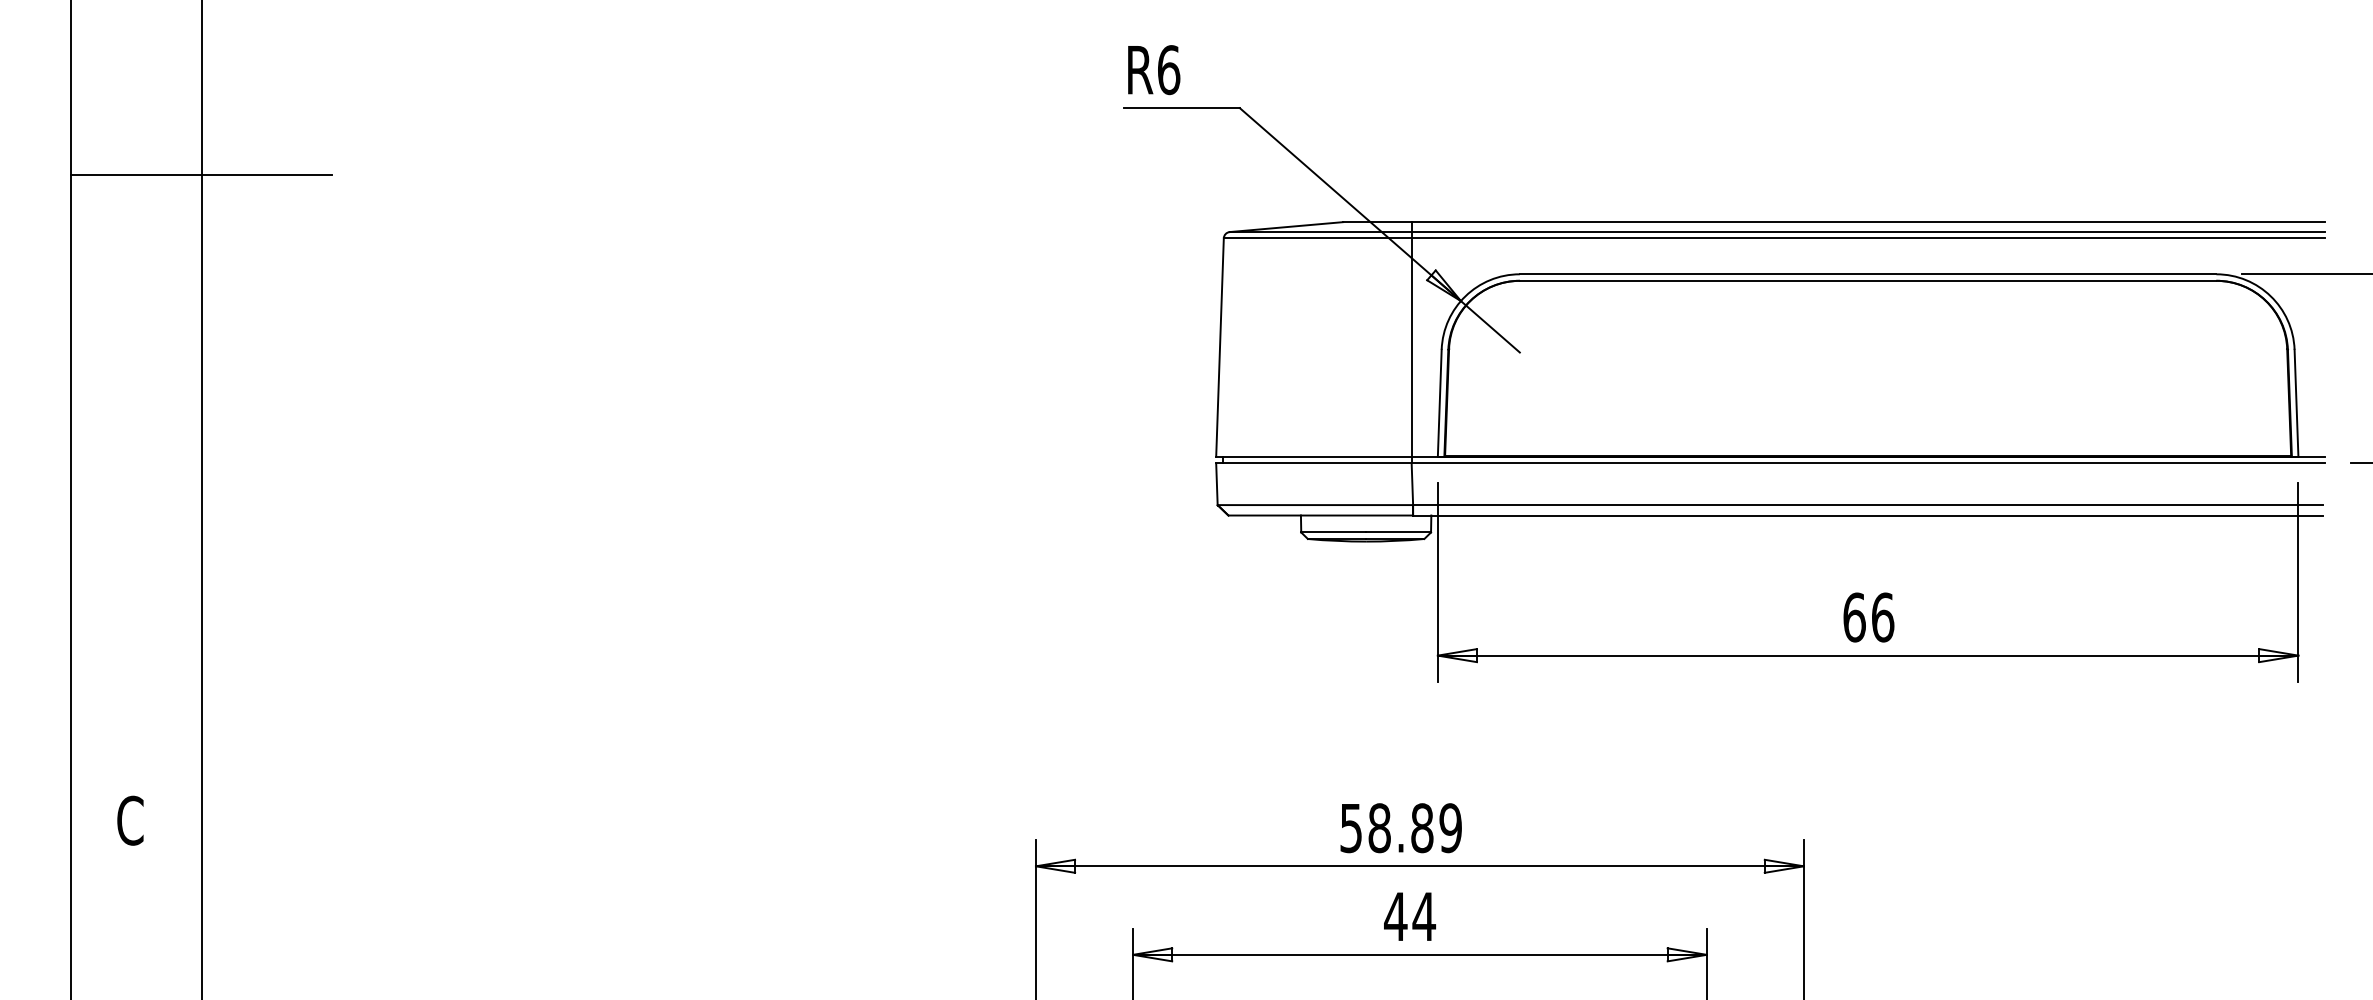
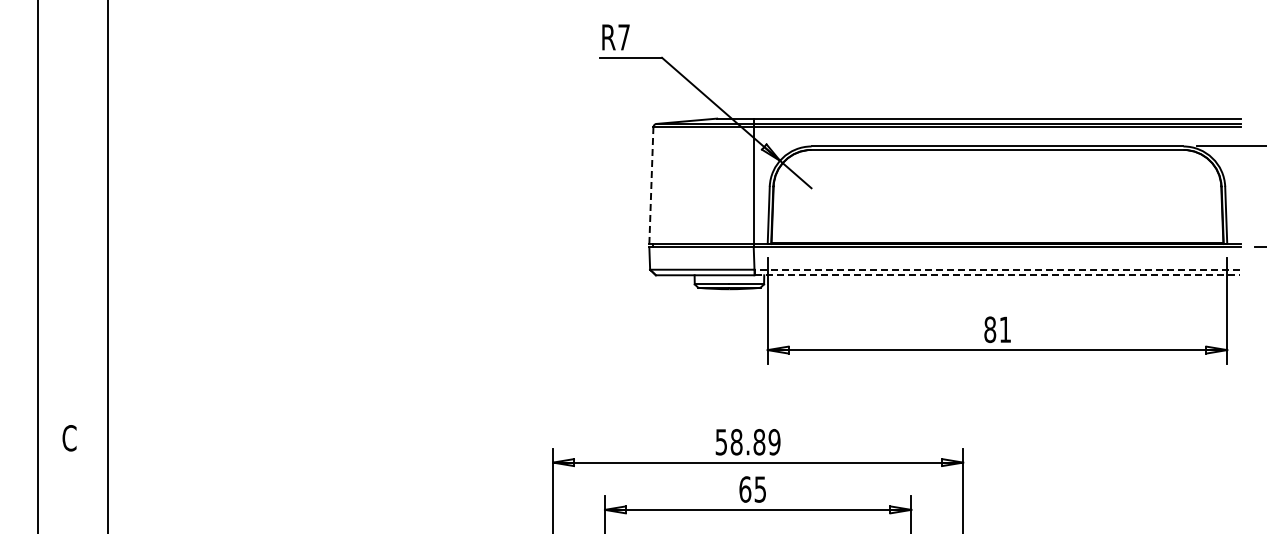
text: (1169, 70) -> (624, 37), R6 -> R7
line: (201, 175) -> (107, 93), removed
line: (1220, 347) -> (651, 185), solid -> dashed
line: (1868, 504) -> (997, 269), solid -> dashed
line: (1868, 515) -> (997, 275), solid -> dashed
text: (1868, 617) -> (997, 329), 66 -> 81
text: (1409, 916) -> (752, 489), 44 -> 65

